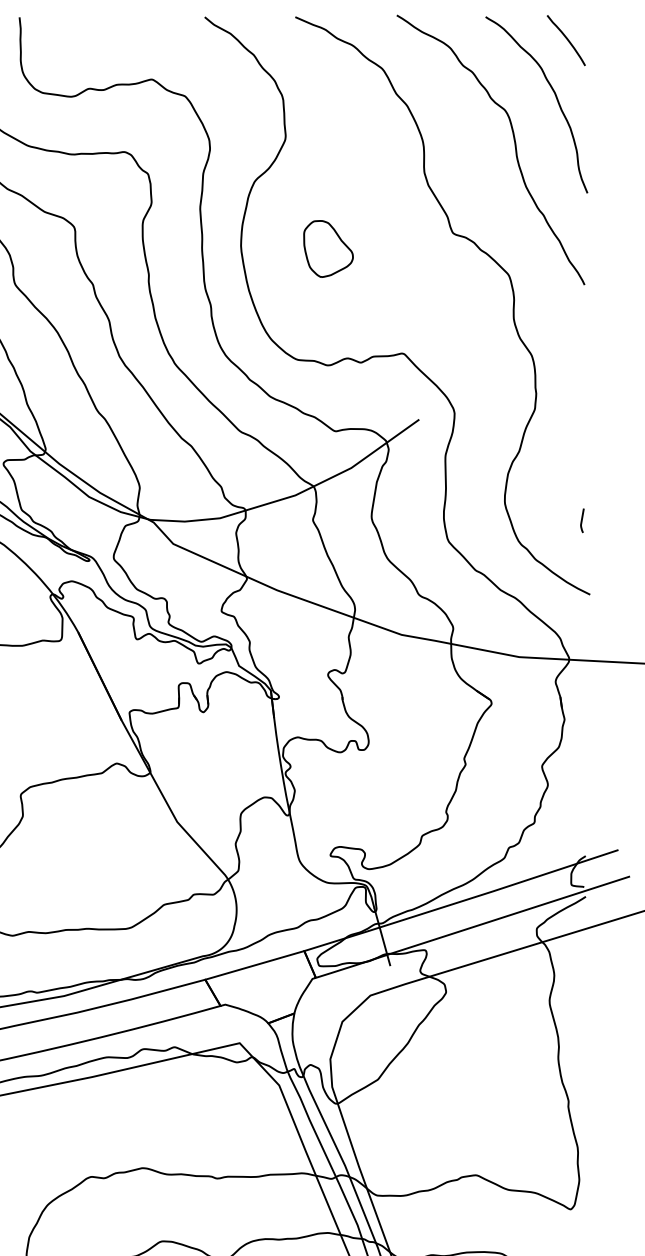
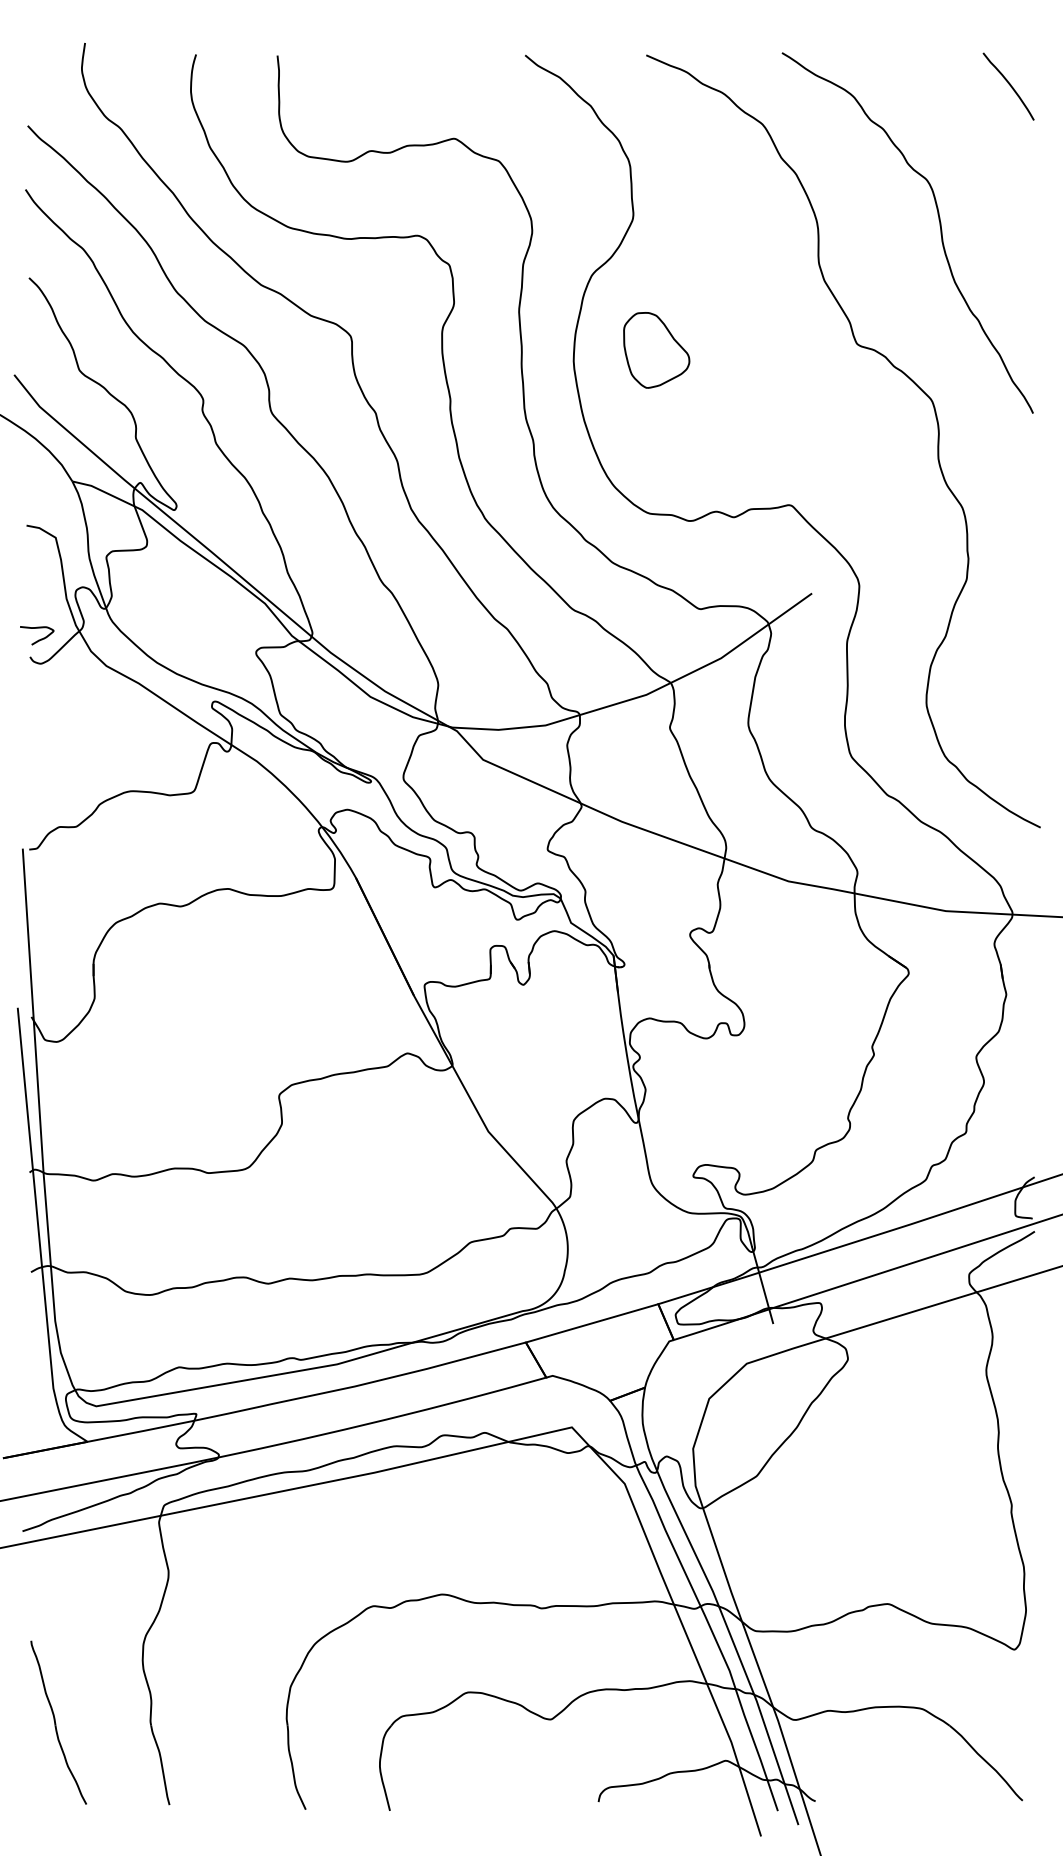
curve: (555, 97) -> (994, 162), removed
part: (328, 249) -> (656, 350), moved
curve: (581, 520) -> (1029, 728), removed

